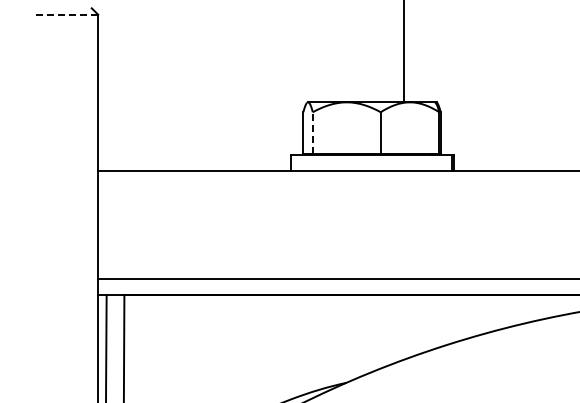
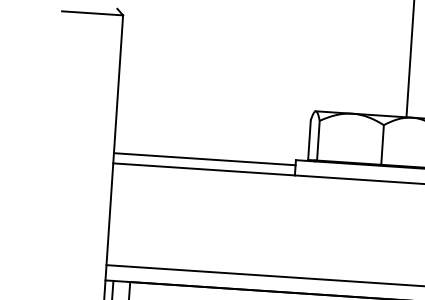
line: (65, 14) -> (92, 13), dashed -> solid
line: (312, 133) -> (318, 140), dashed -> solid
line: (194, 160) -> (204, 159), added

